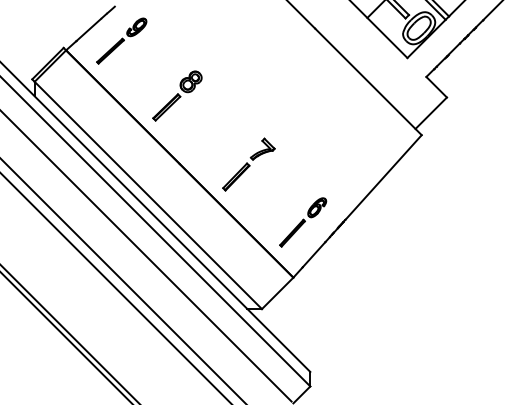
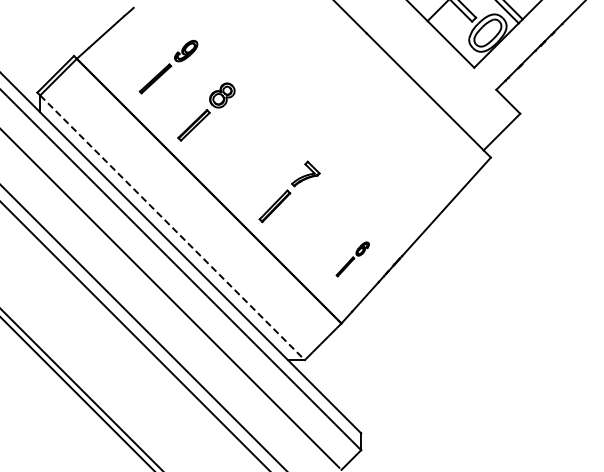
part: (121, 40) -> (168, 66), moved
line: (148, 196) -> (172, 228), solid -> dashed
part: (302, 222) -> (352, 259), size x0.6

